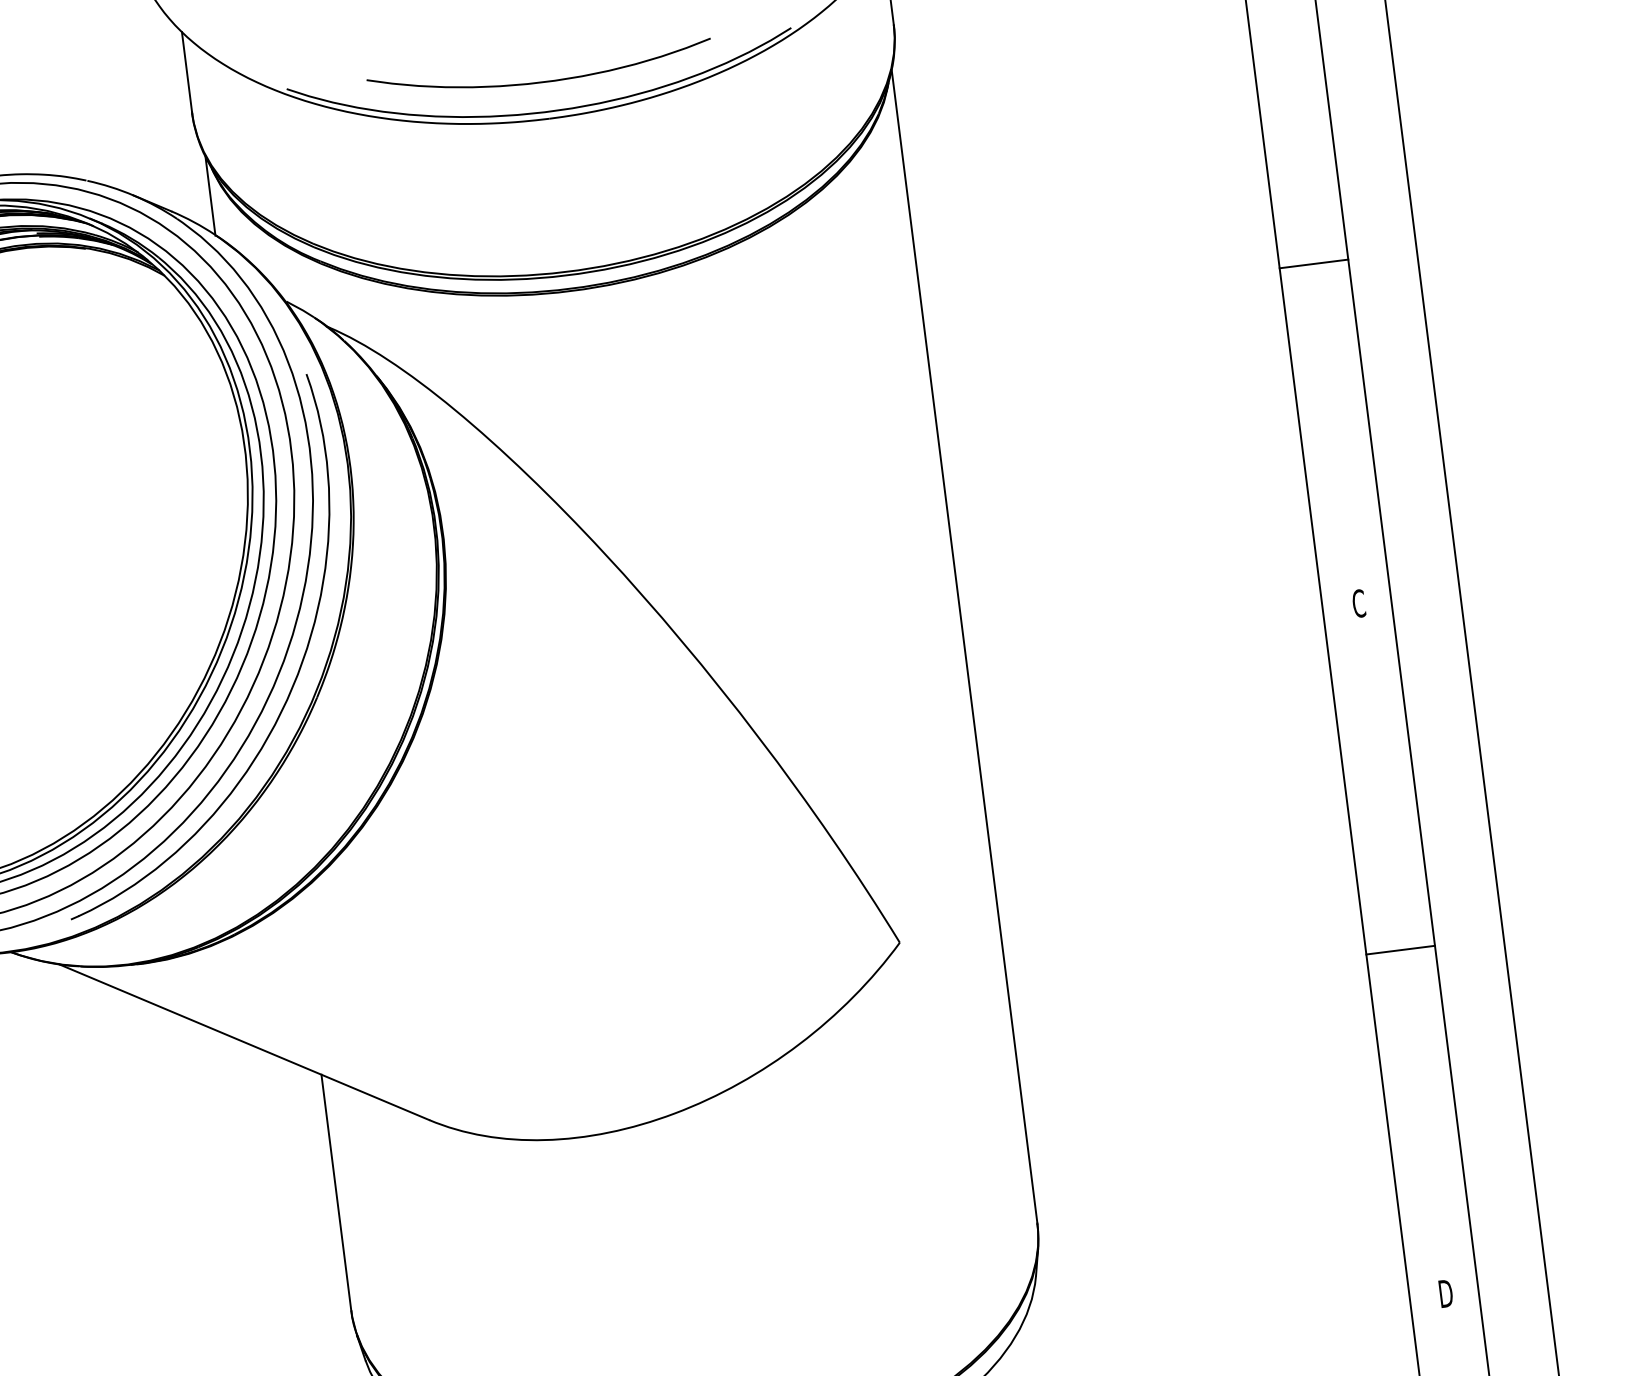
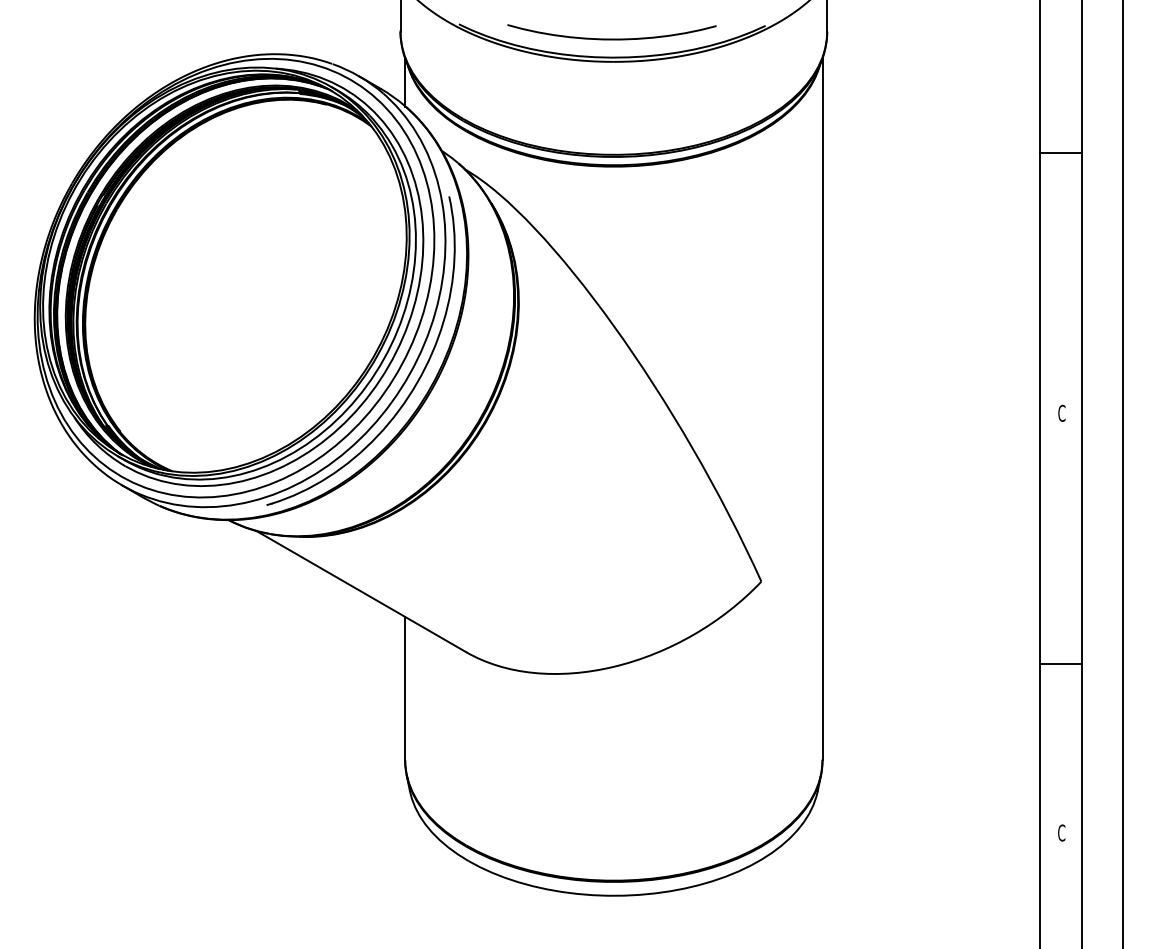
line: (1313, 263) -> (1060, 152), moved
line: (1400, 949) -> (1060, 663), moved
text: (1445, 1292) -> (1061, 832), D -> C

